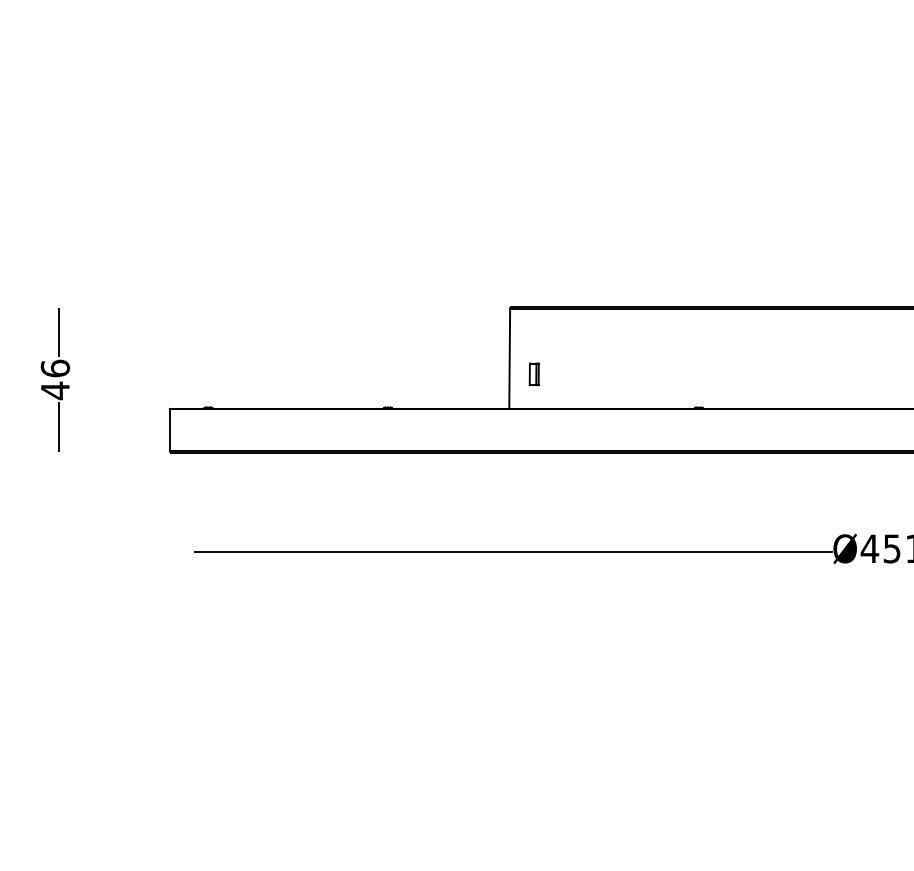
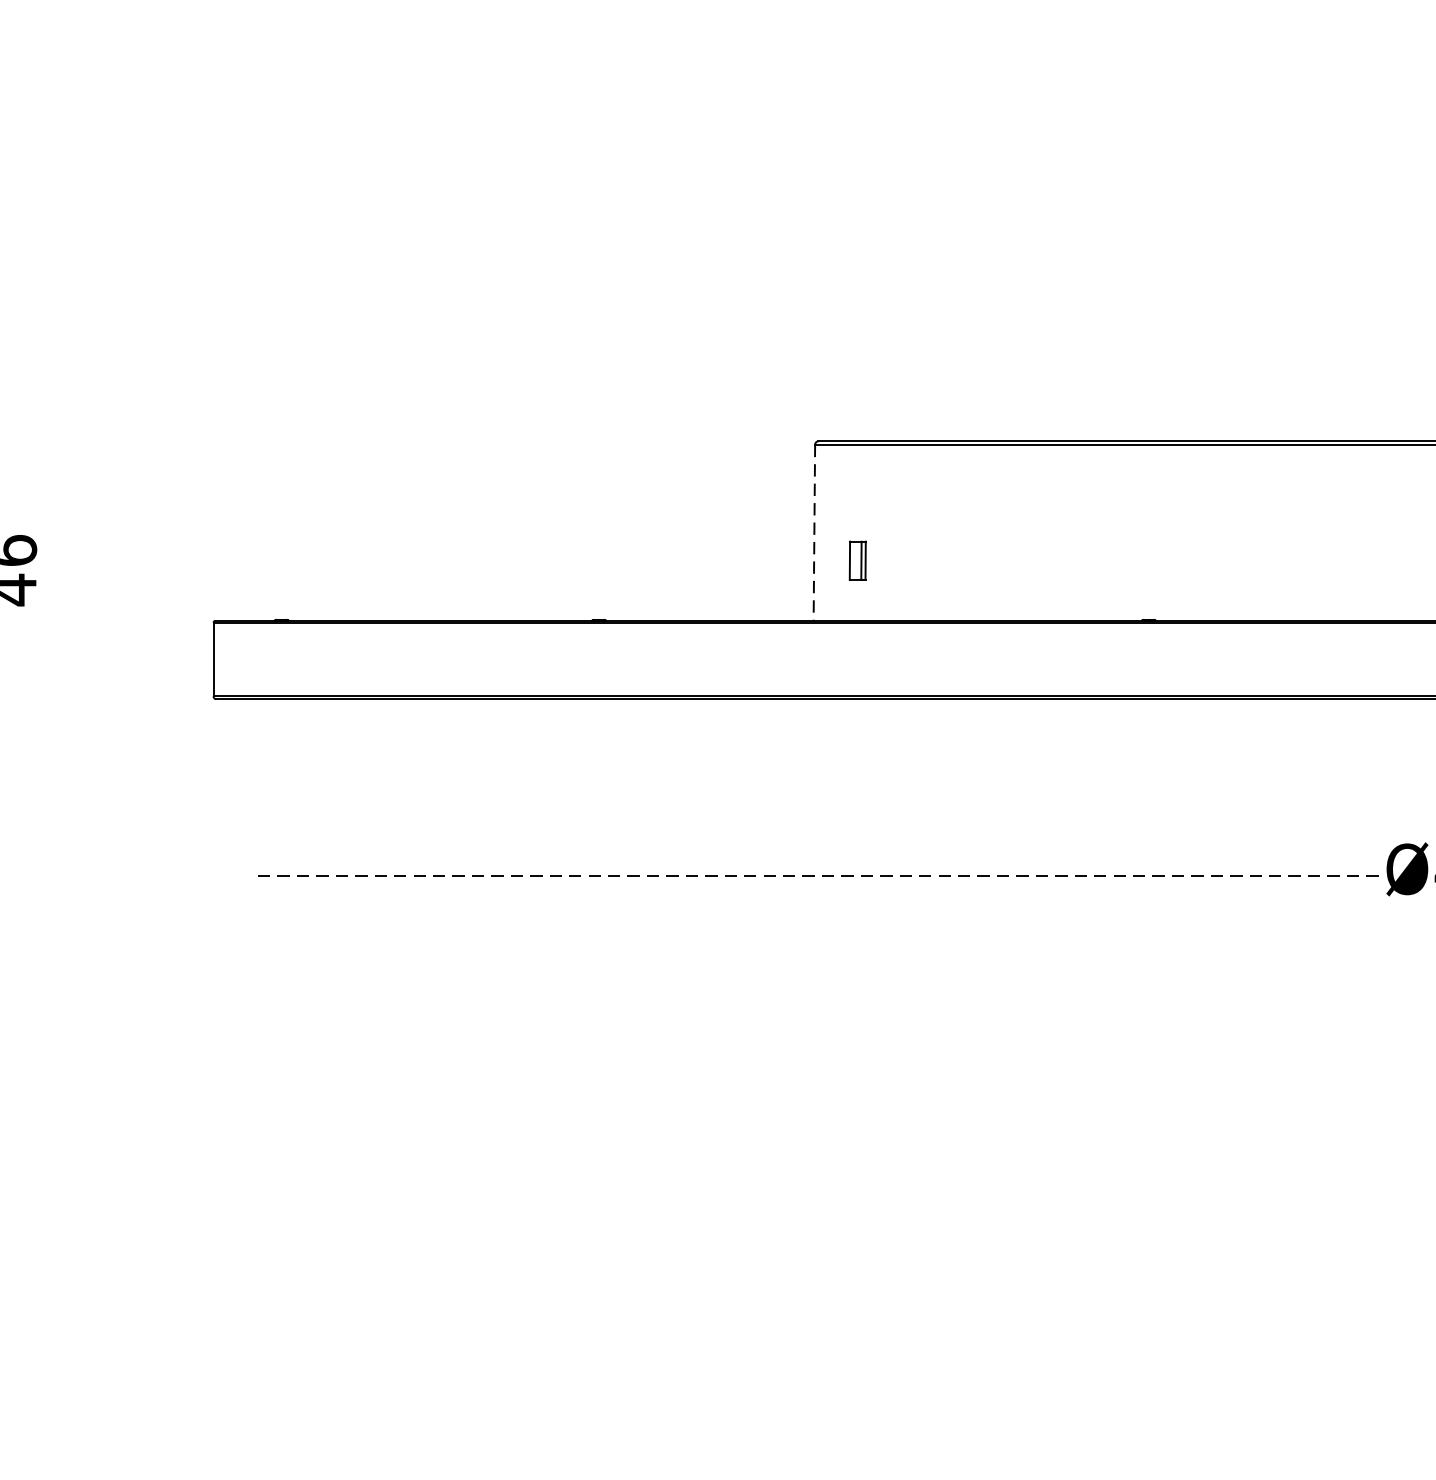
line: (58, 332) -> (16, 486), removed
line: (509, 358) -> (813, 532), solid -> dashed
line: (58, 427) -> (16, 654), removed
line: (513, 552) -> (821, 875), solid -> dashed

